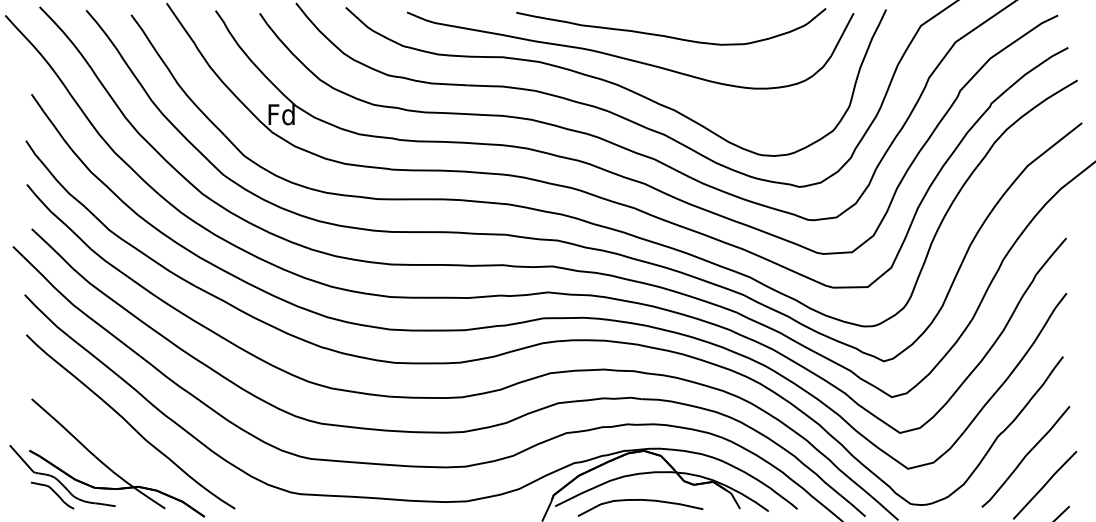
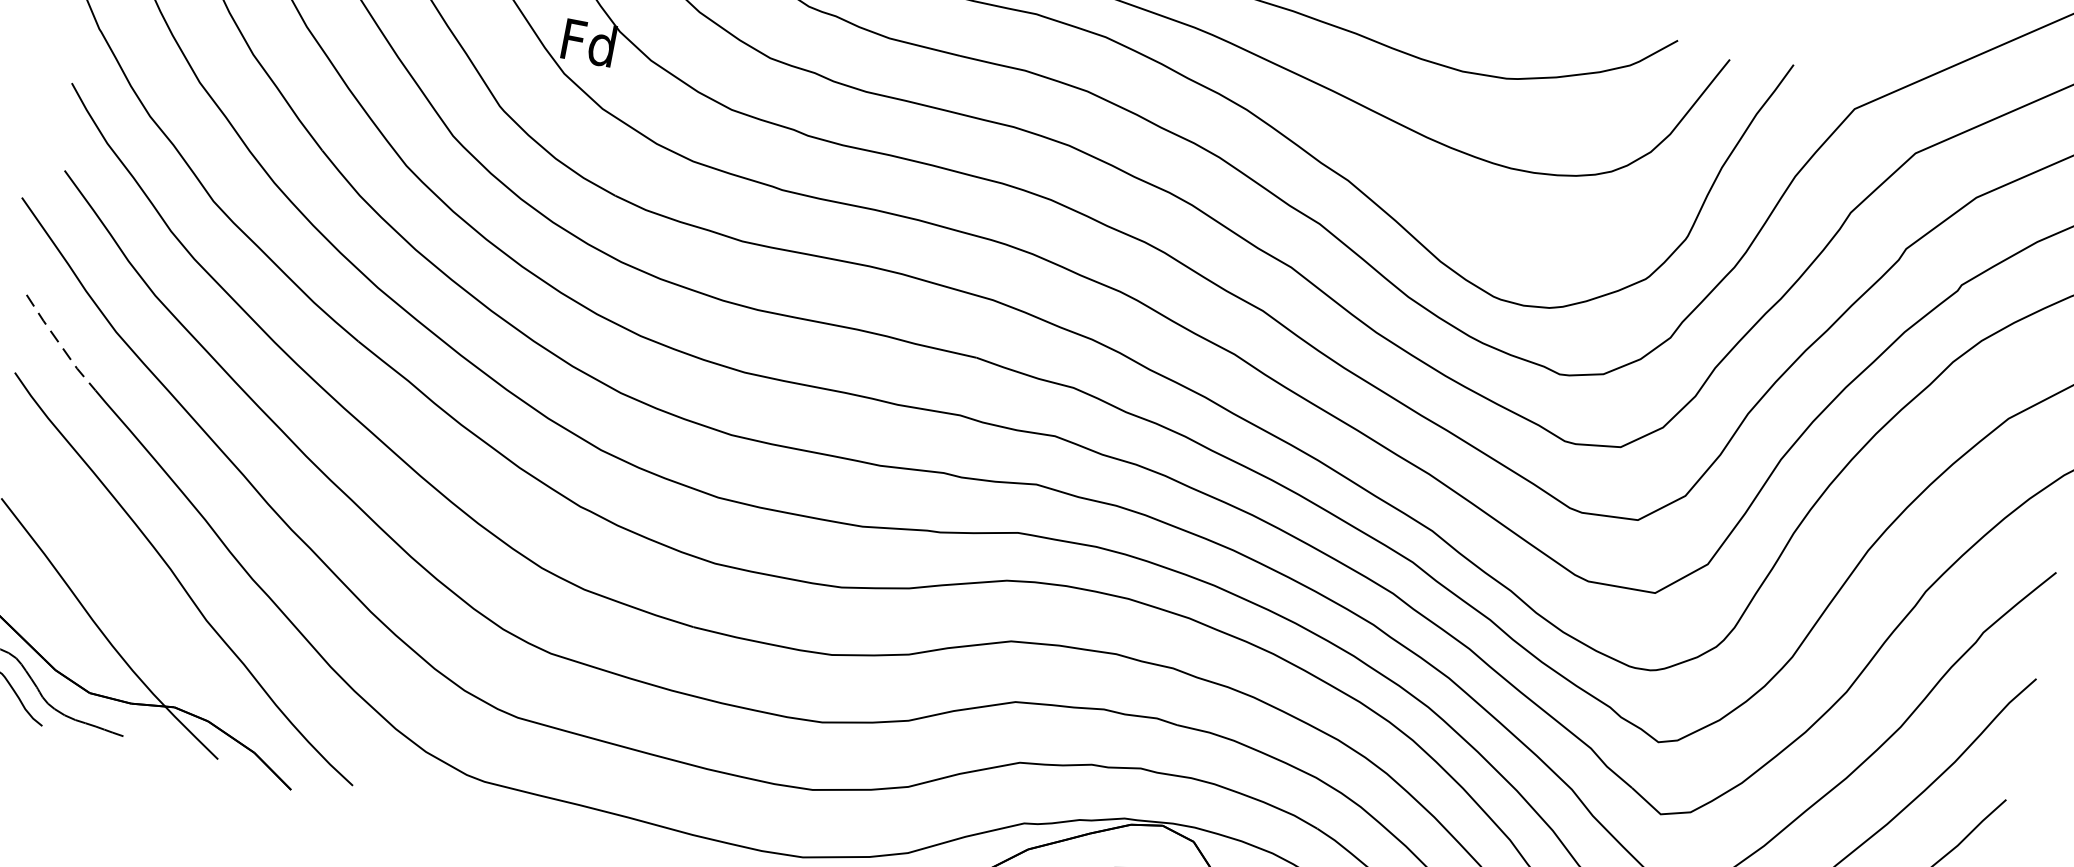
line: (46, 316) -> (60, 344), solid -> dashed

